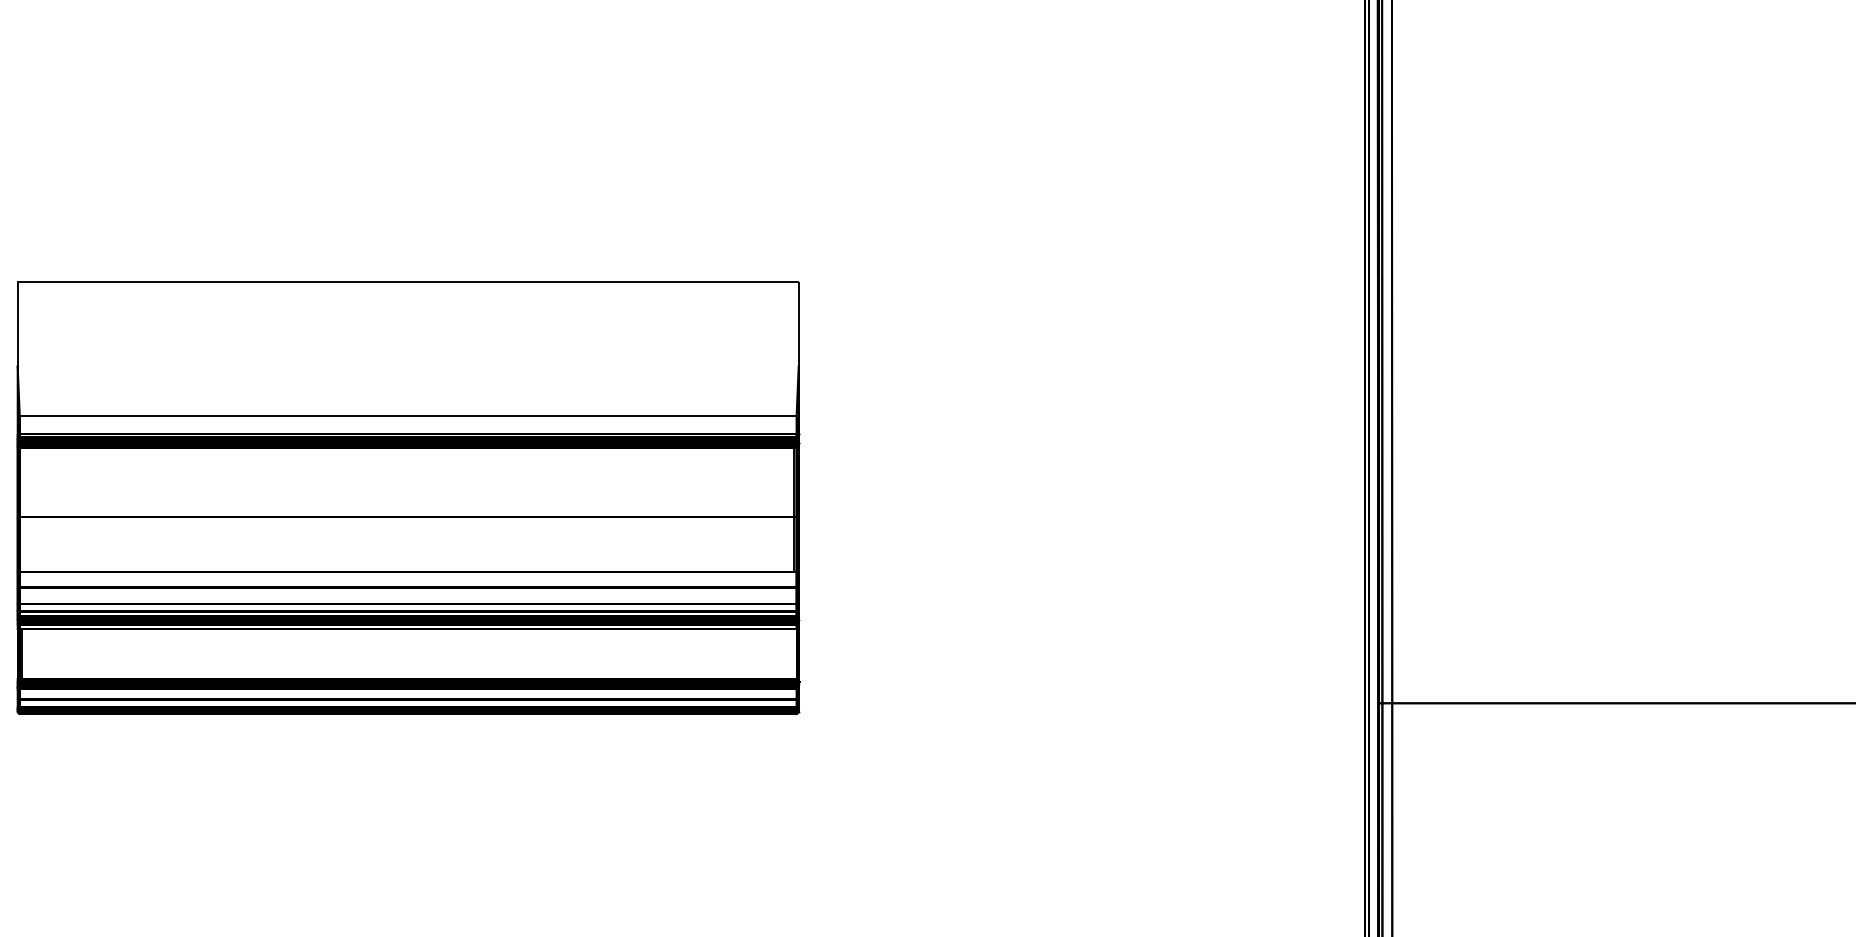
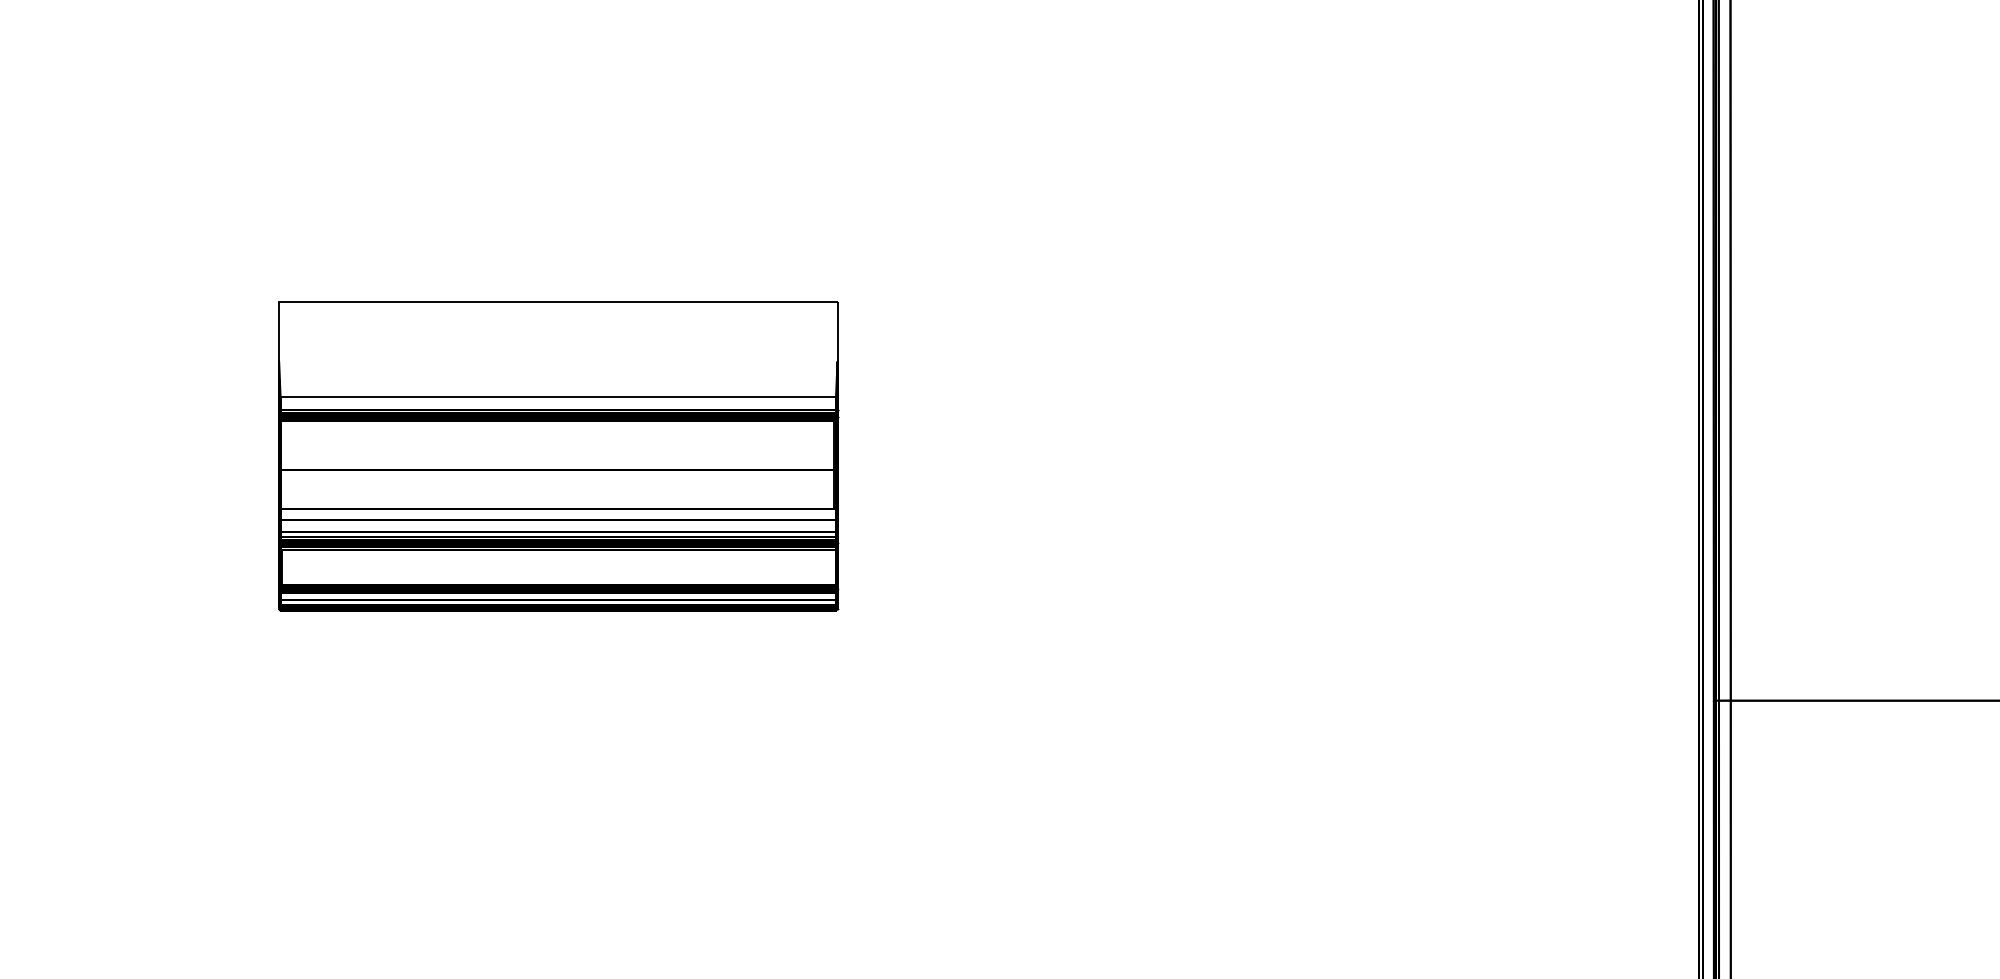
part: (408, 497) -> (558, 455), size x0.6

